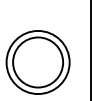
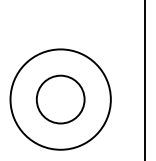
circle: (38, 62) -> (61, 99), size x0.6

